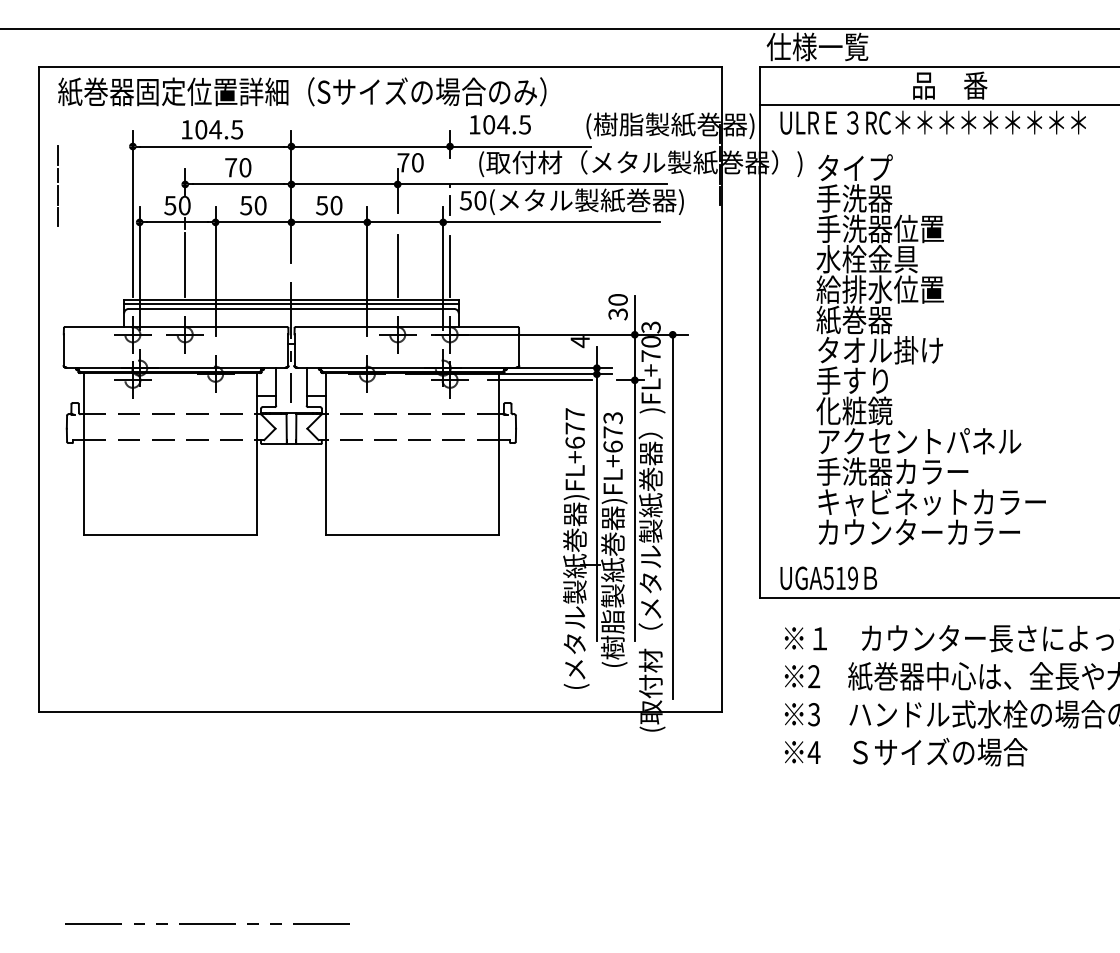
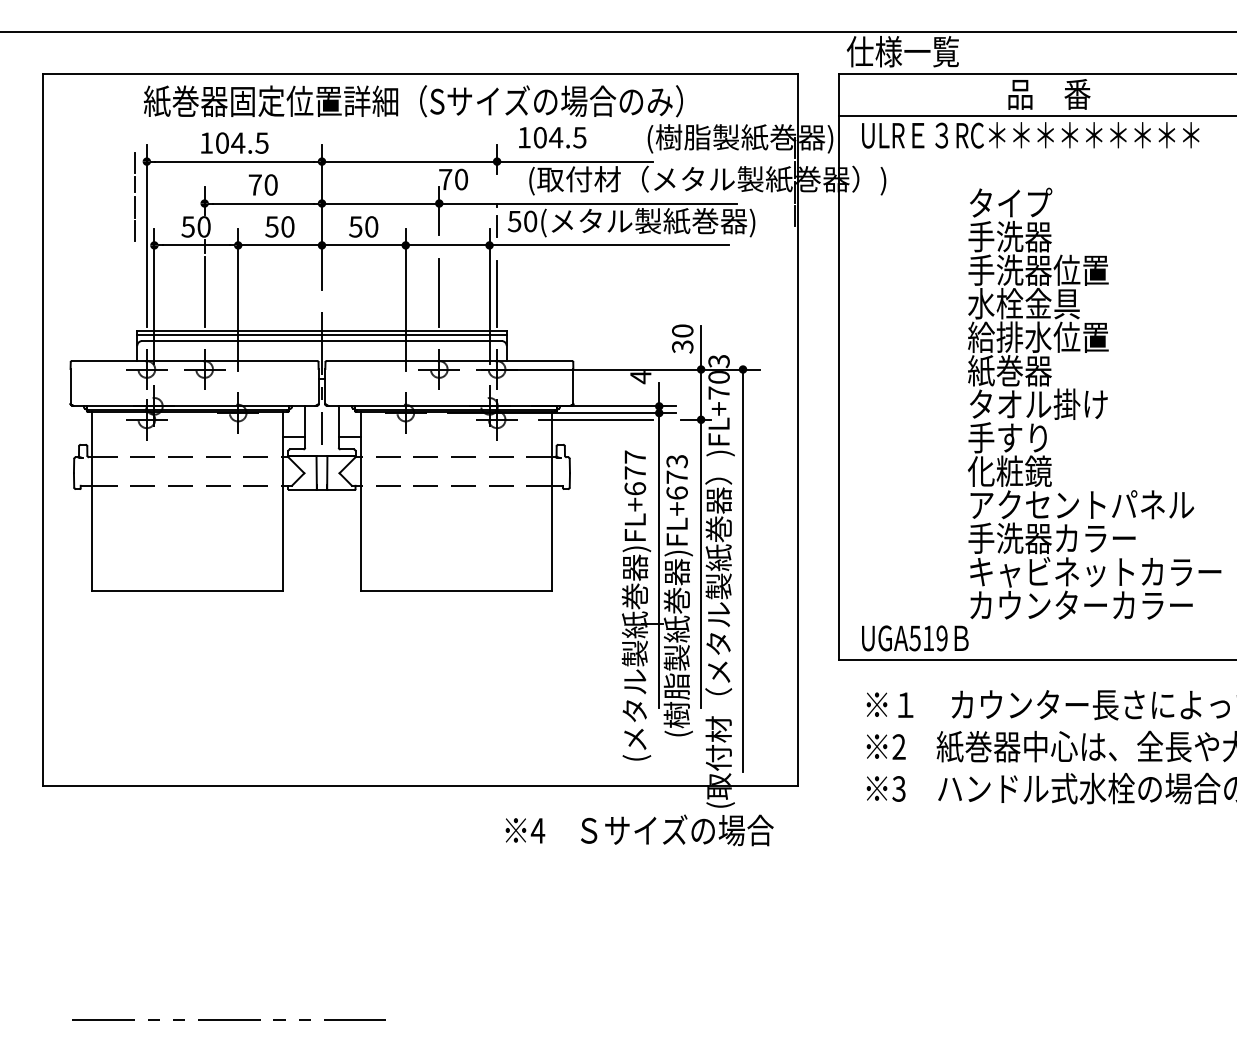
text: (302, 91) -> (413, 100), moved
line: (57, 185) -> (134, 195), moved
text: (930, 349) -> (1093, 403), moved
text: (905, 751) -> (638, 829), moved

